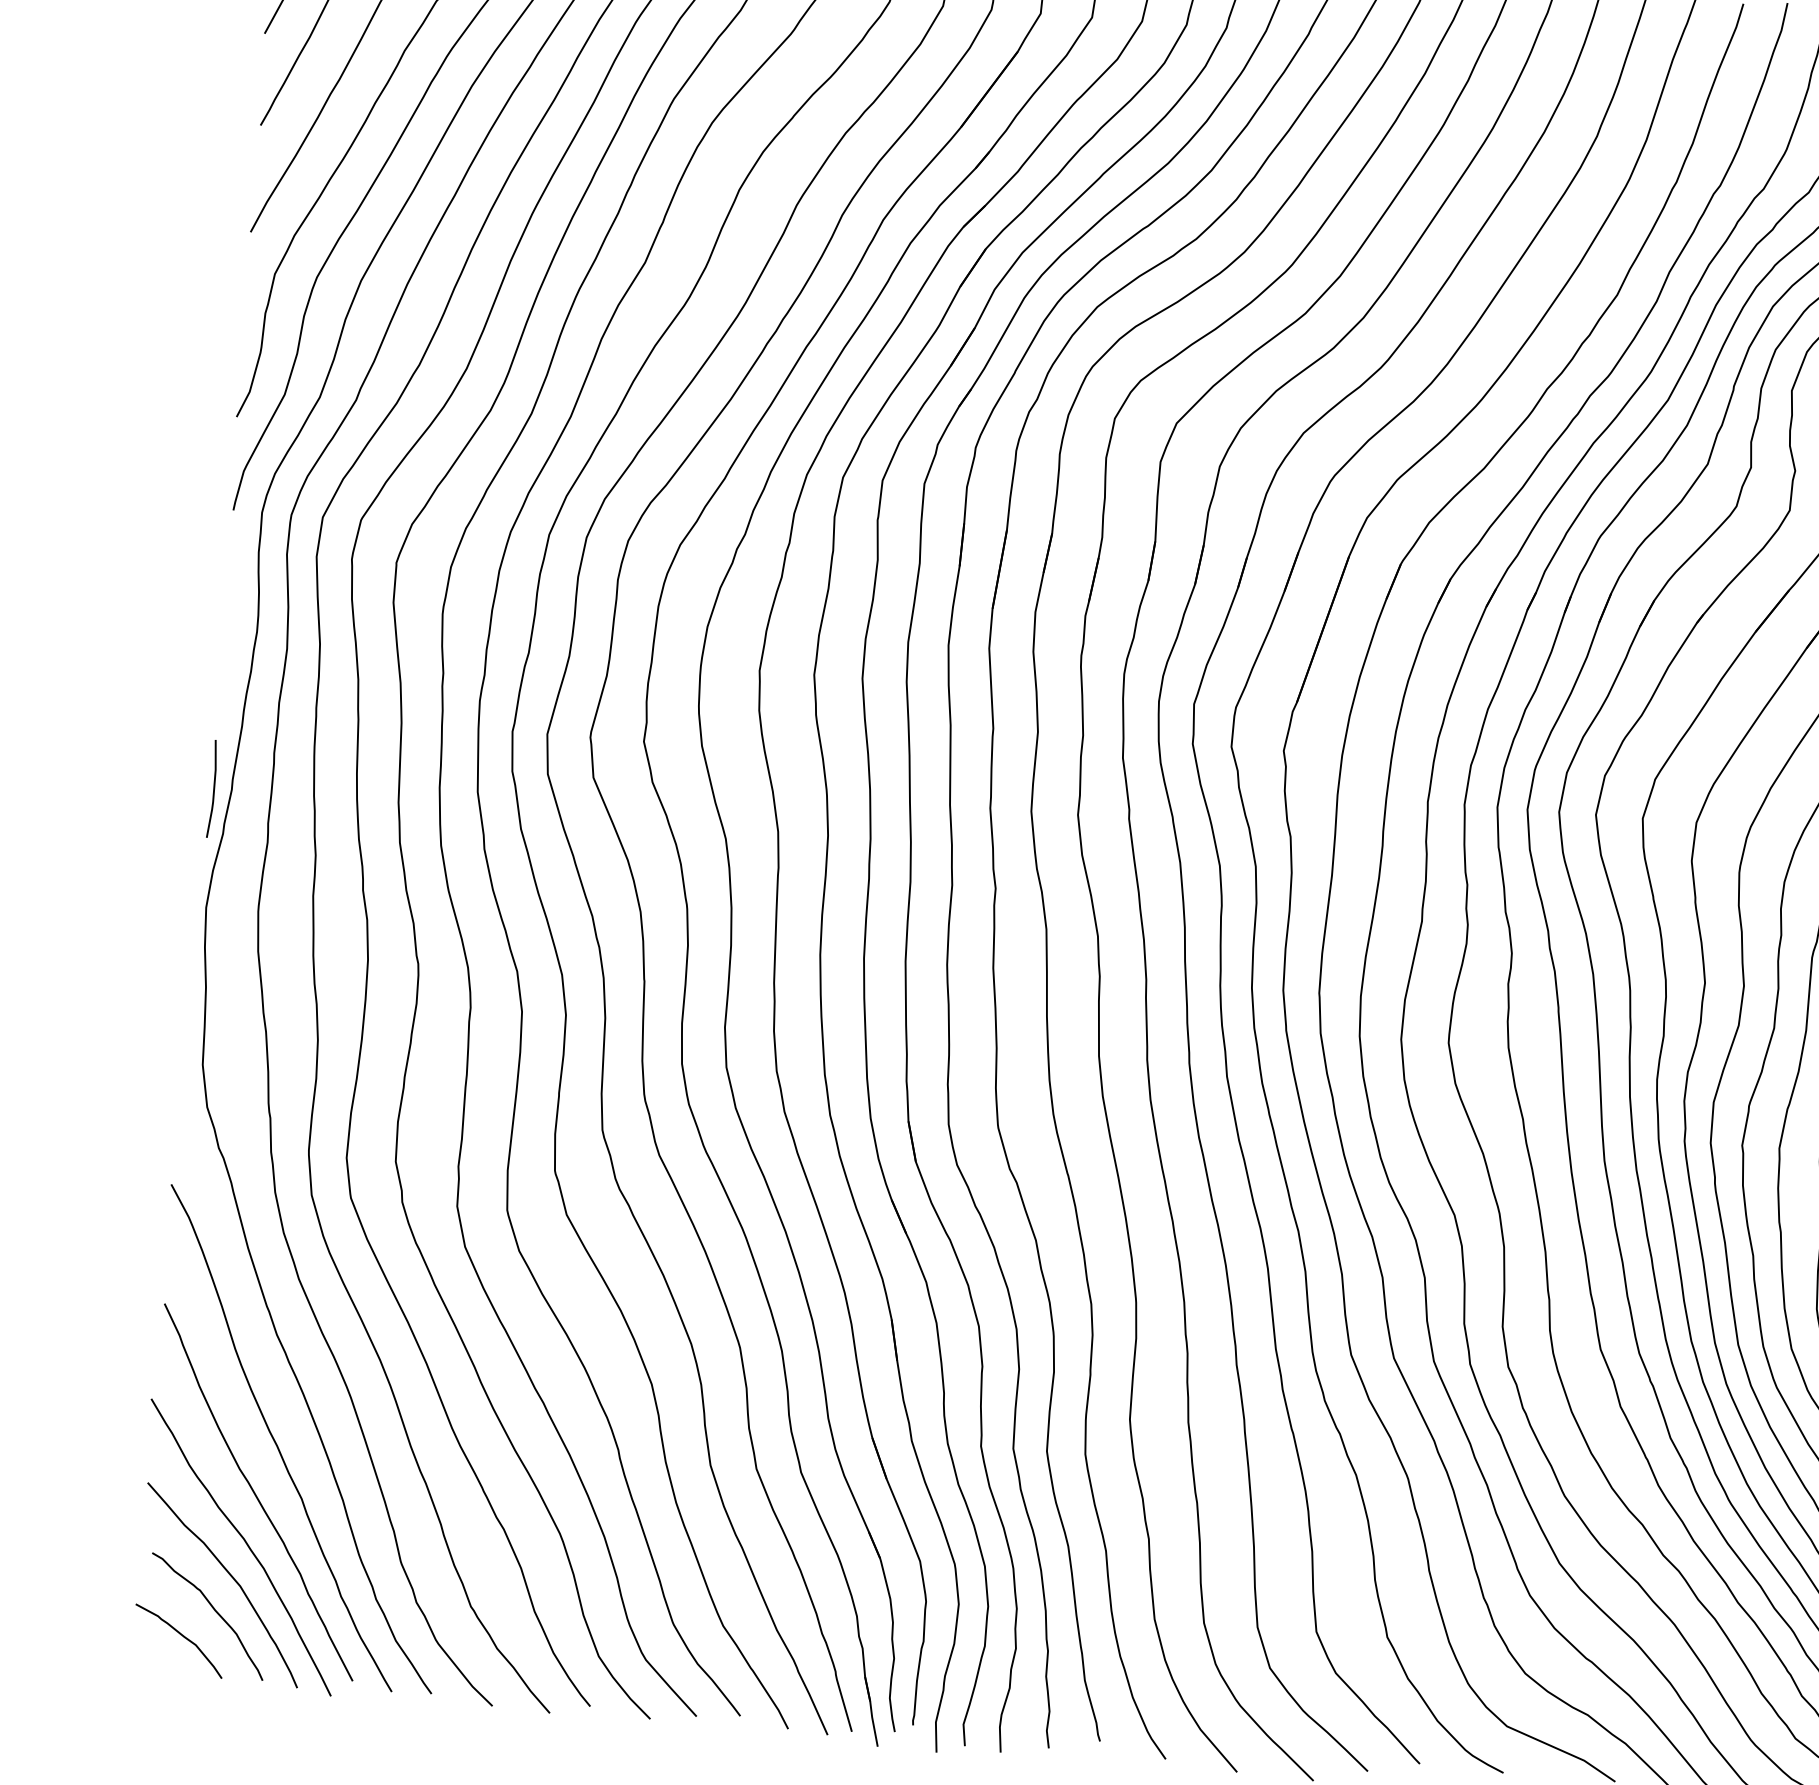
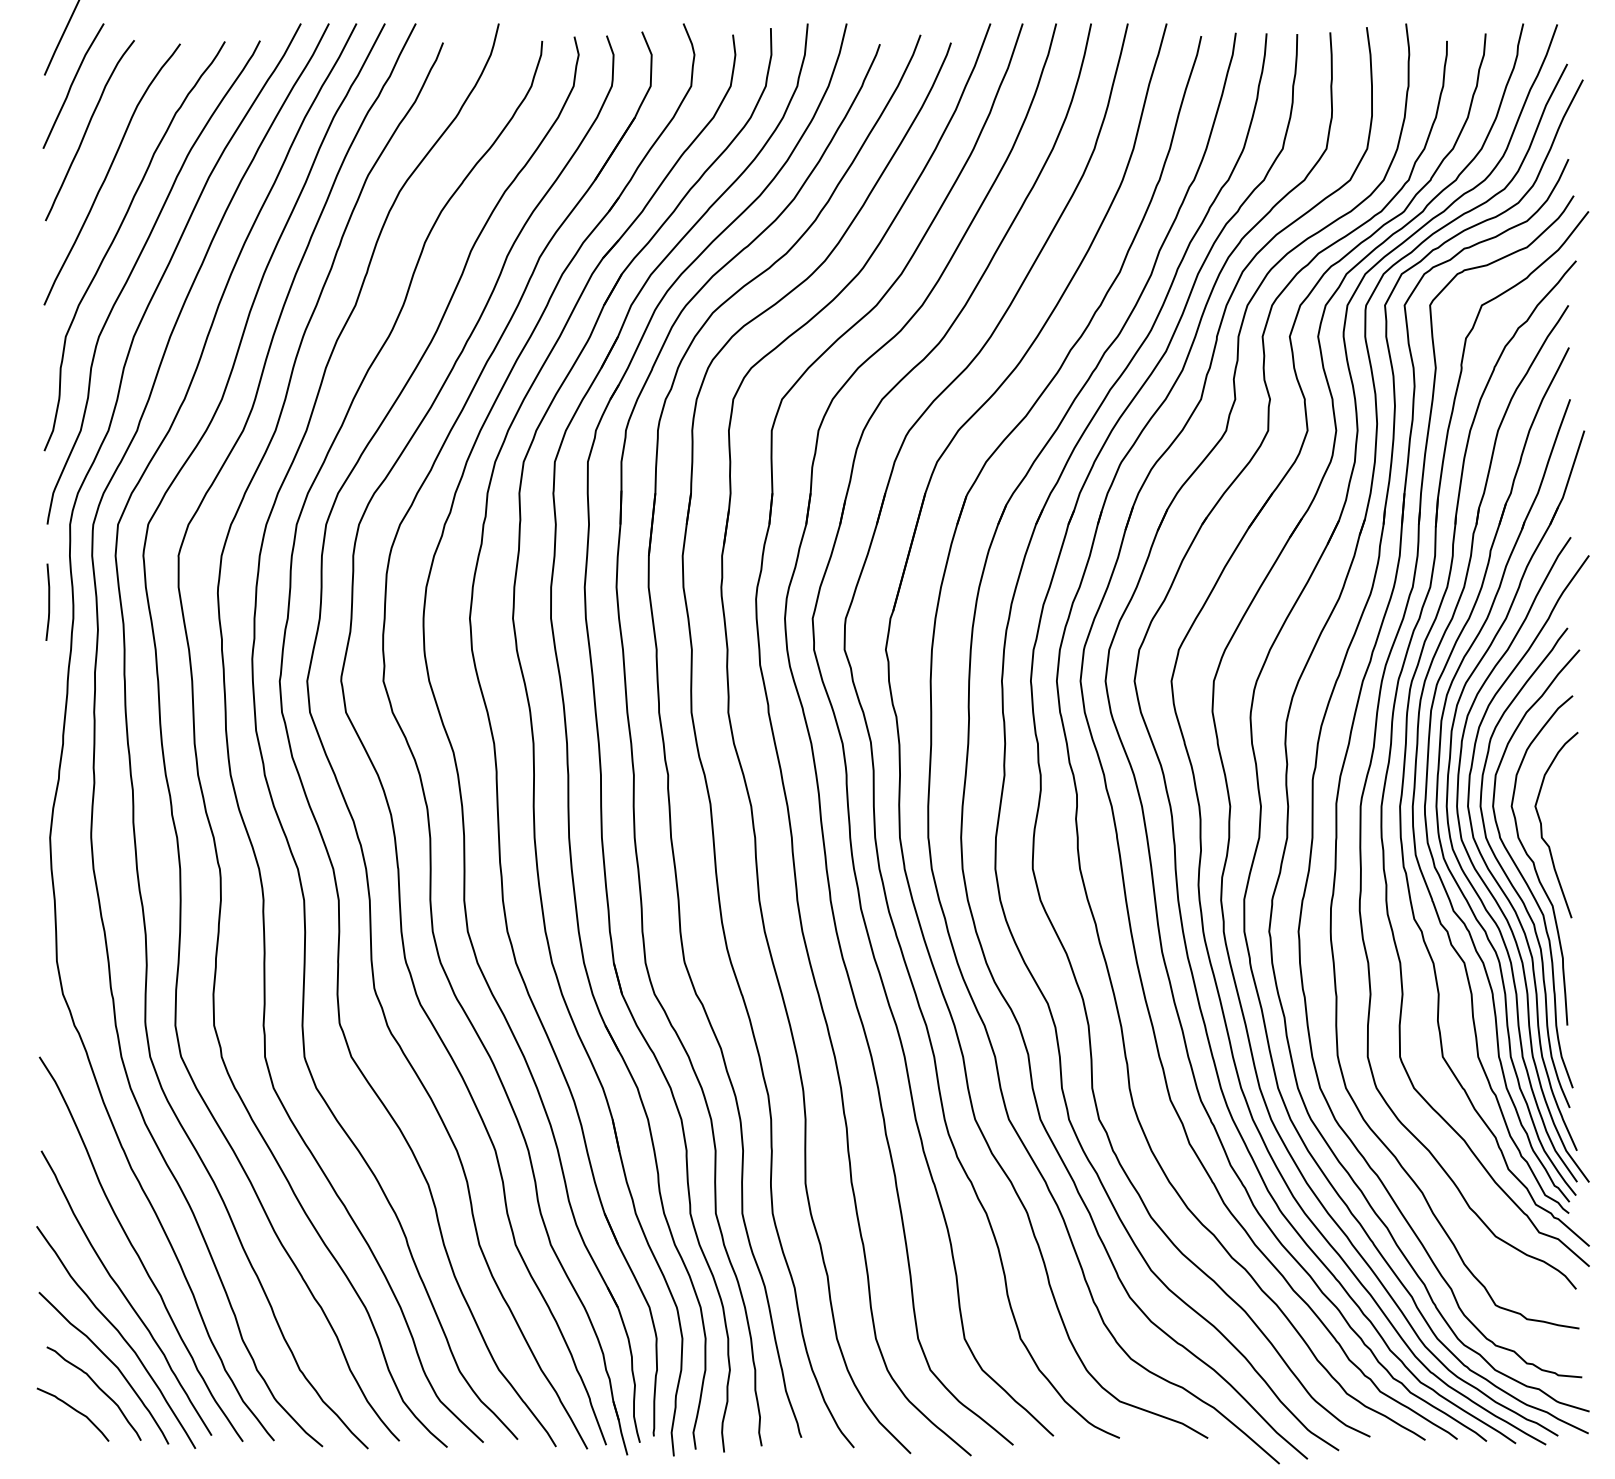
line: (213, 788) -> (48, 601), moved

